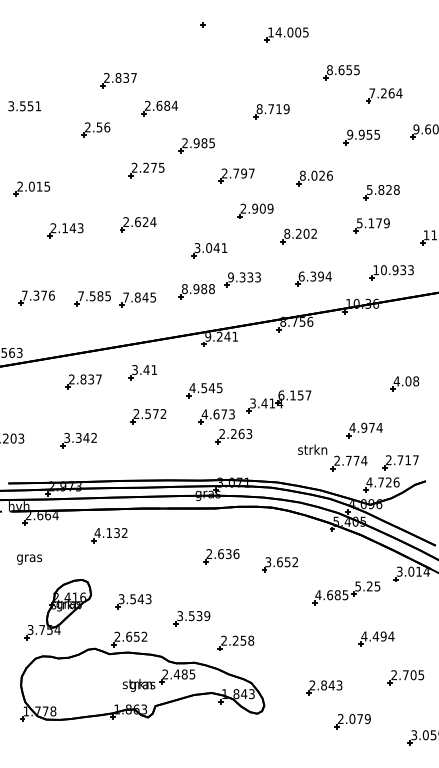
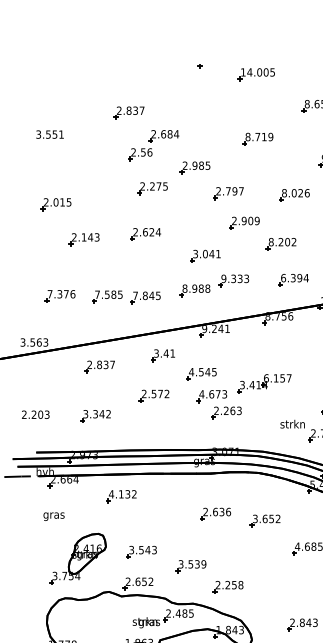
part: (286, 34) -> (256, 74), moved
part: (95, 129) -> (140, 154), moved
part: (142, 372) -> (162, 355), moved

